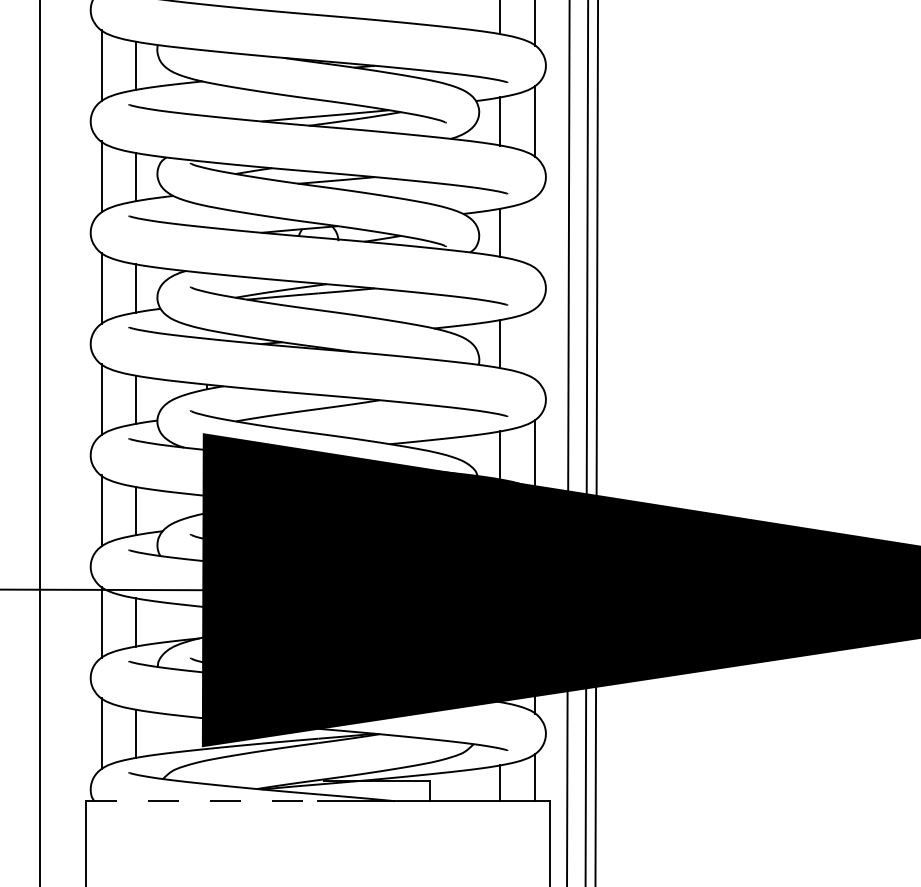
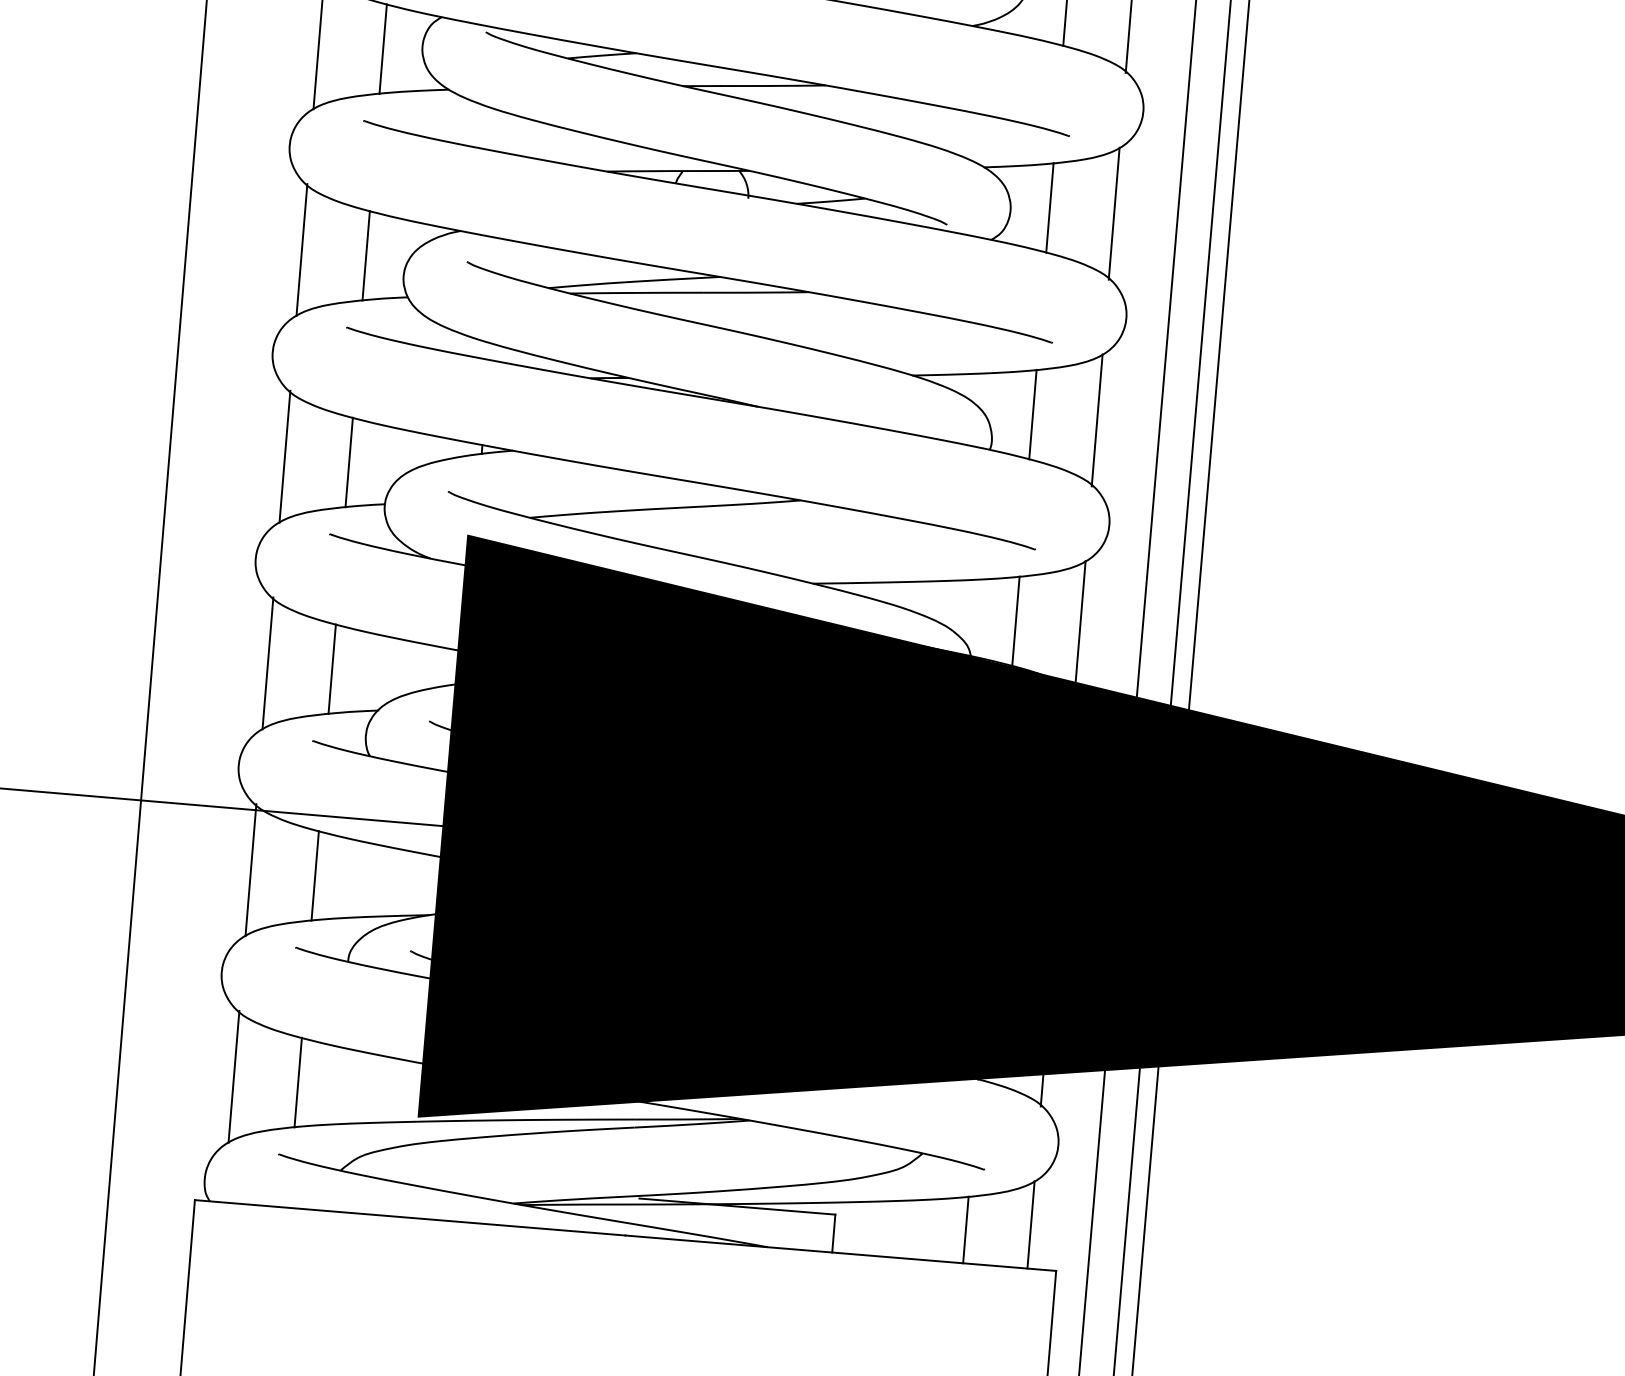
line: (534, 232) -> (1113, 212), added
line: (534, 343) -> (1096, 418), added
line: (202, 801) -> (410, 1218), dashed -> solid

